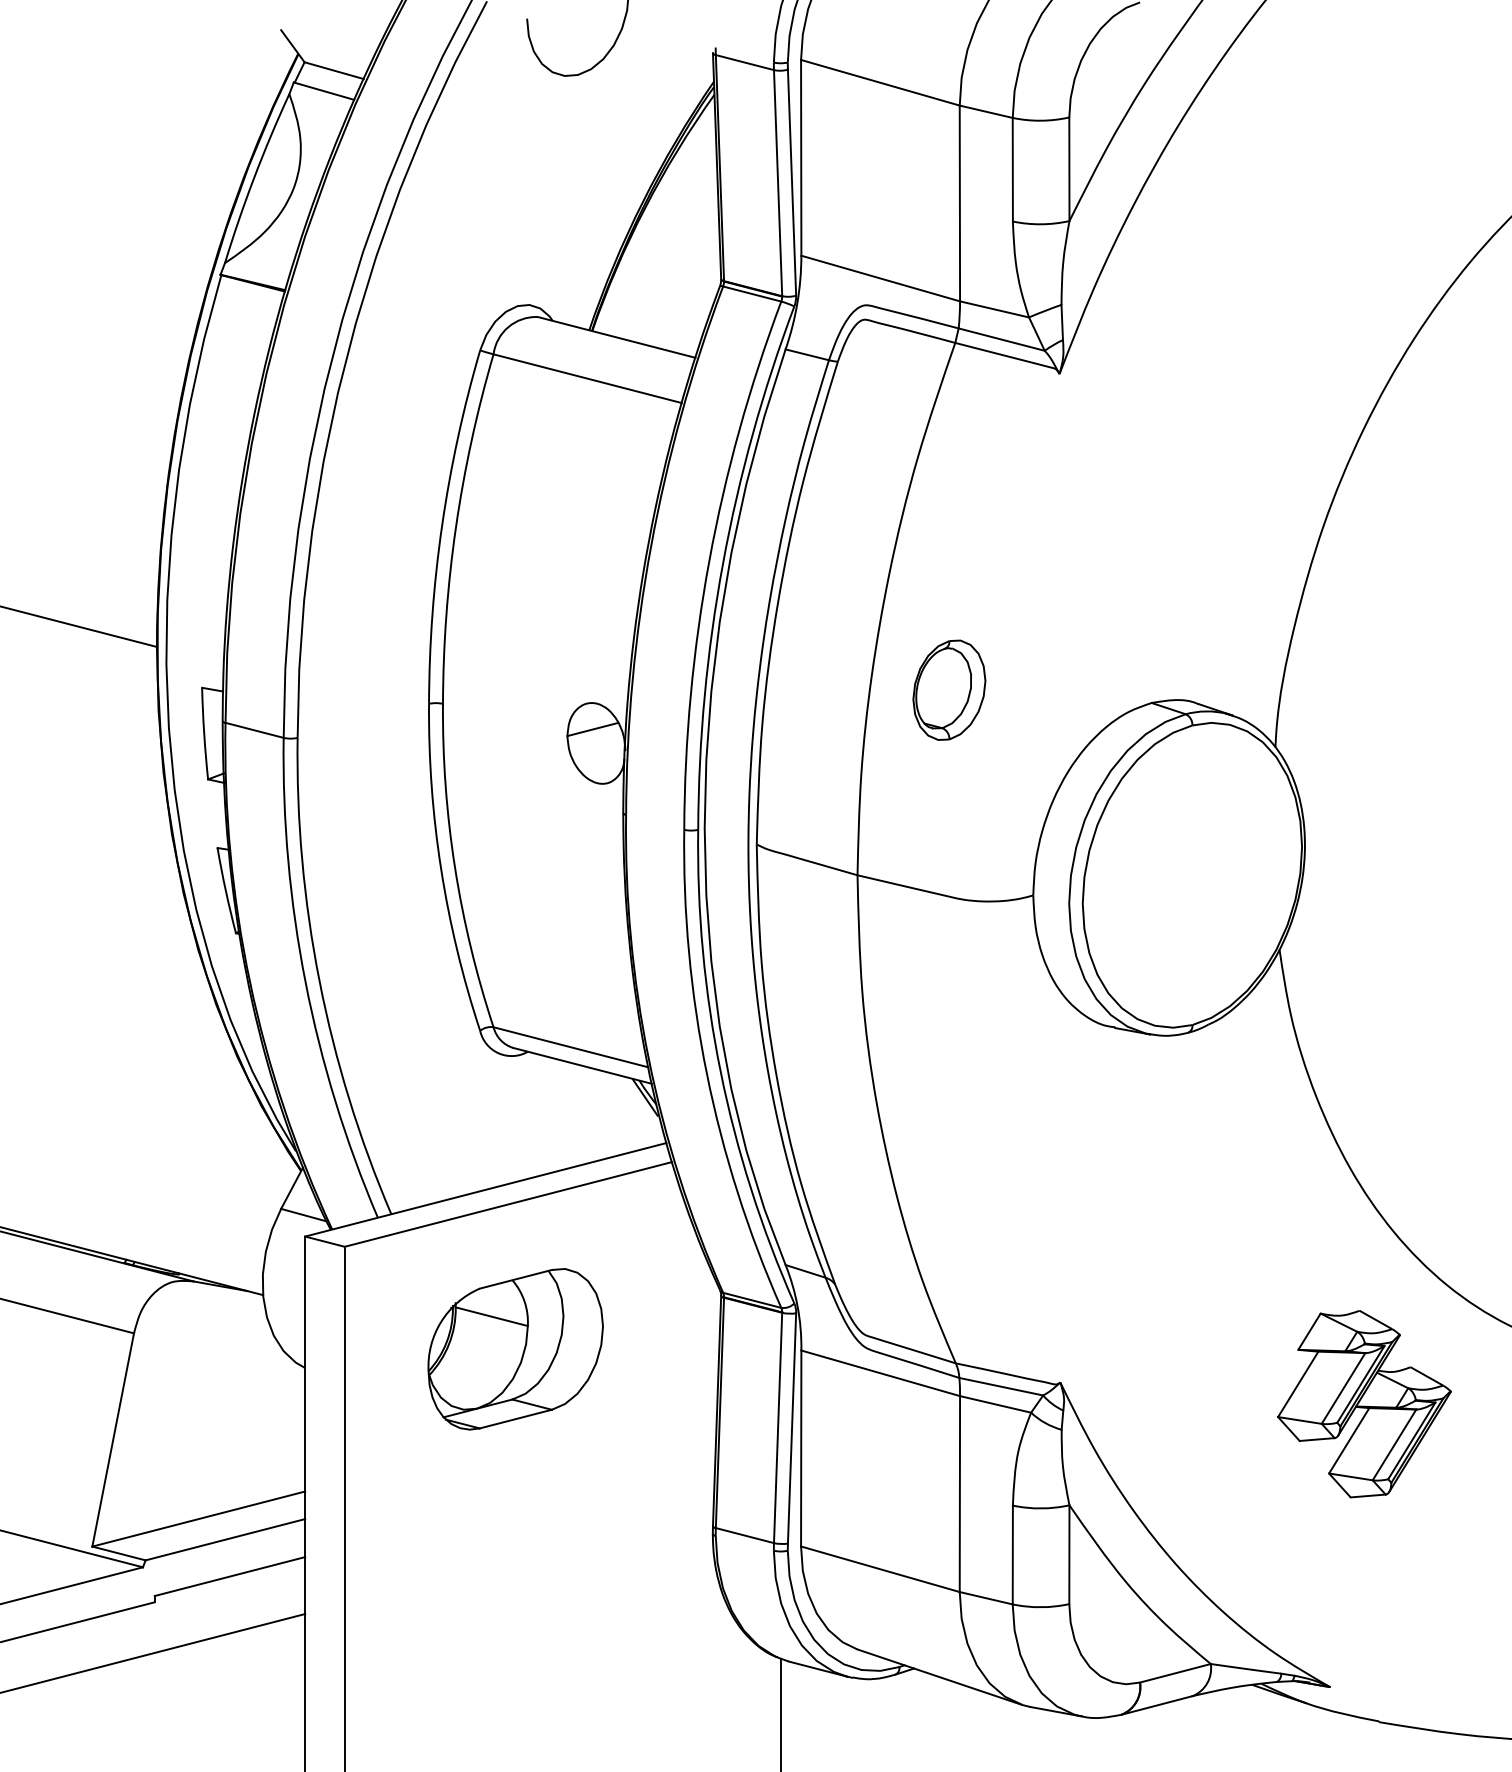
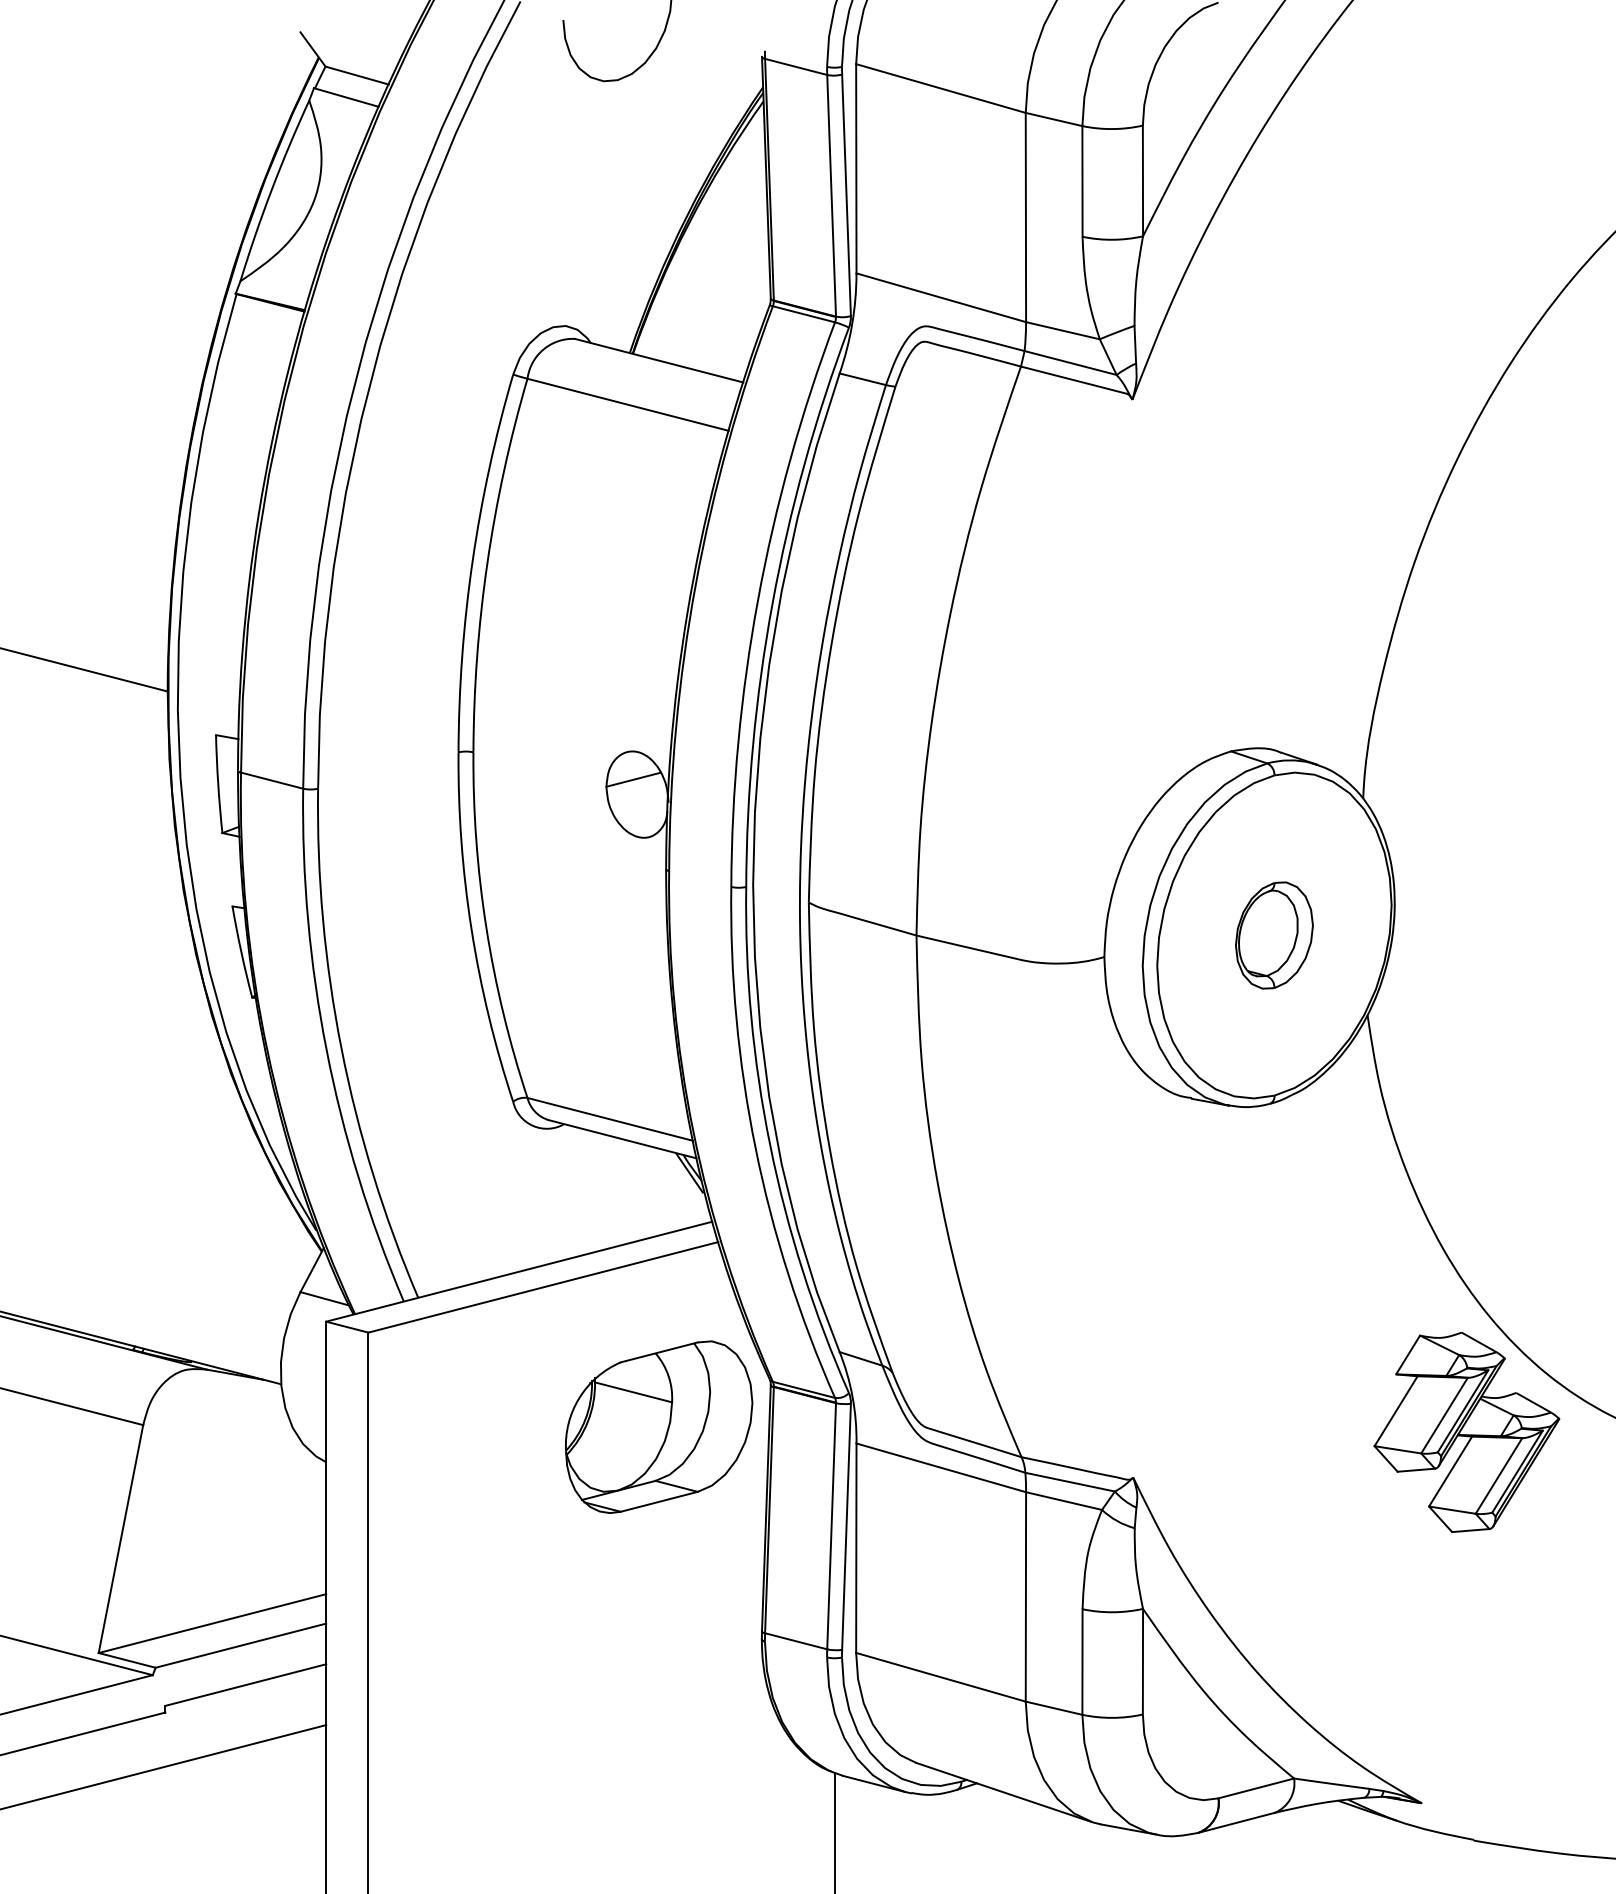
part: (949, 689) -> (1274, 934), moved
part: (515, 1349) -> (658, 1427), moved
part: (1364, 1404) -> (1466, 1432), moved

